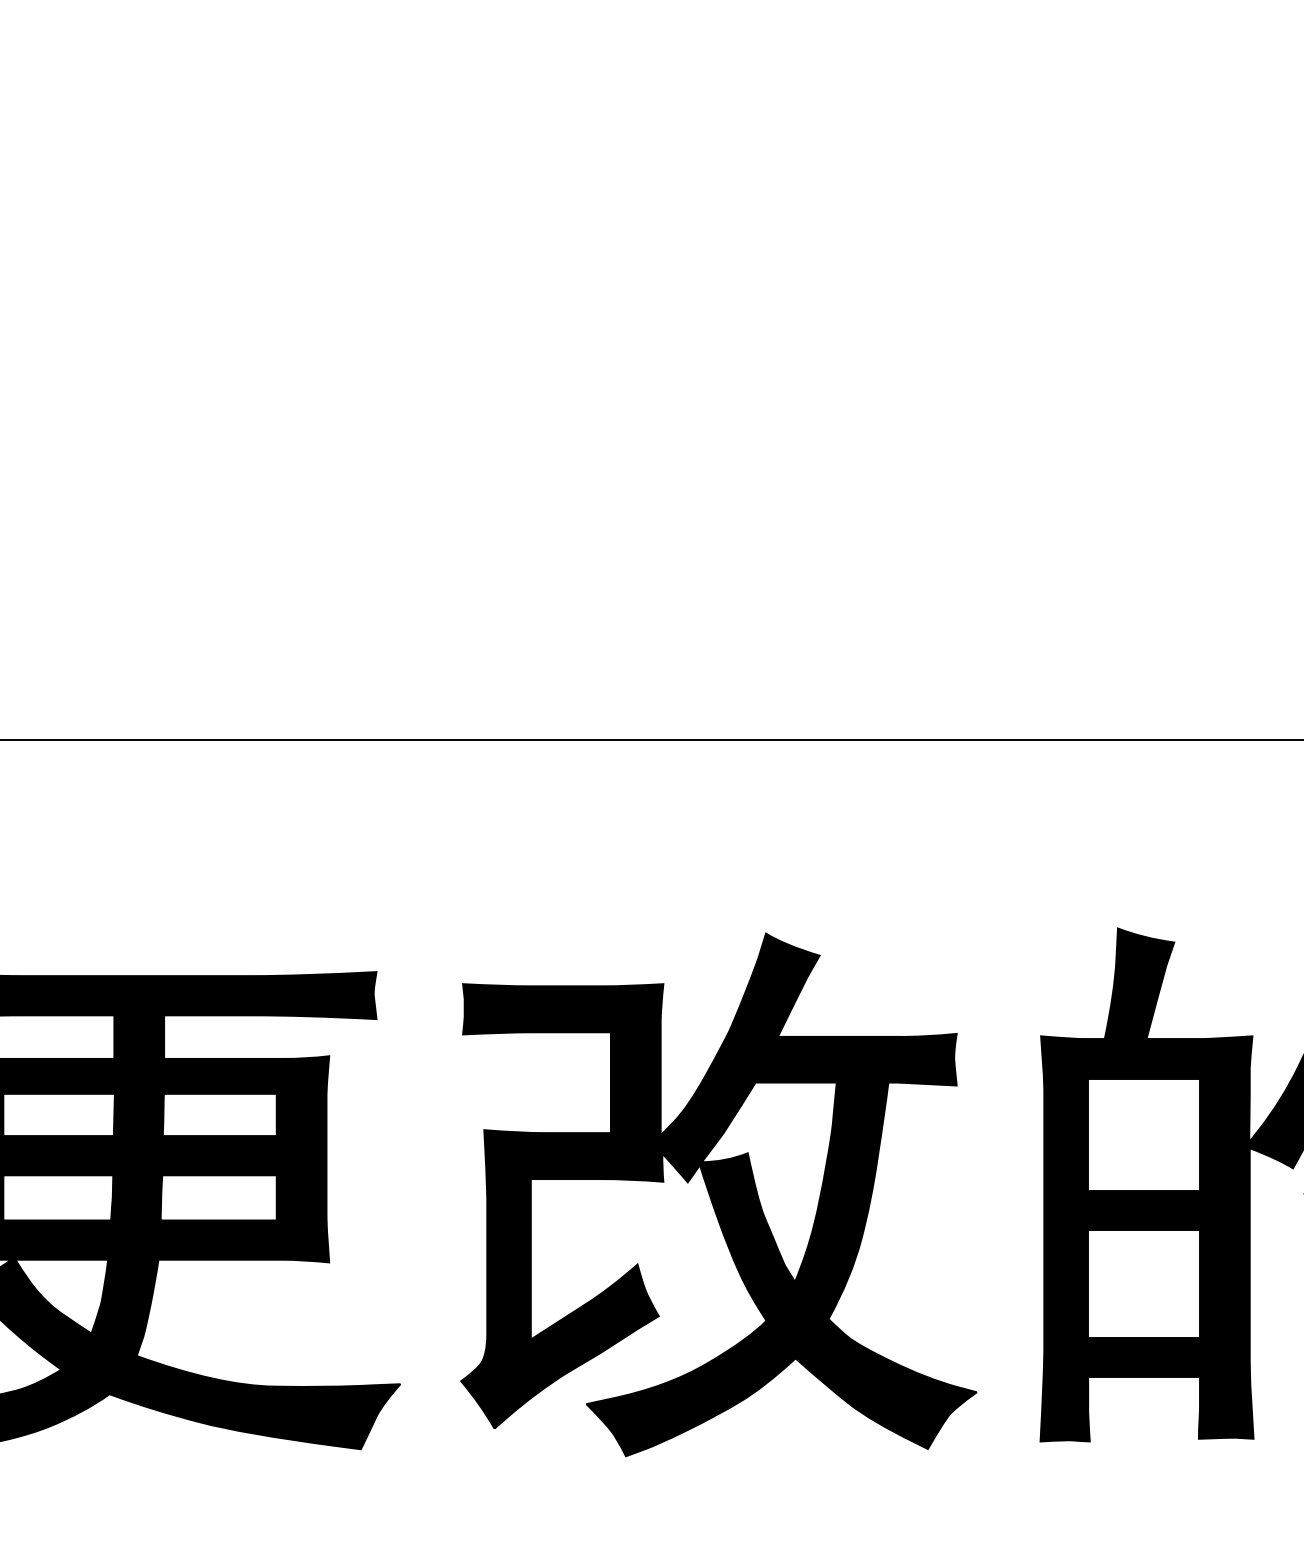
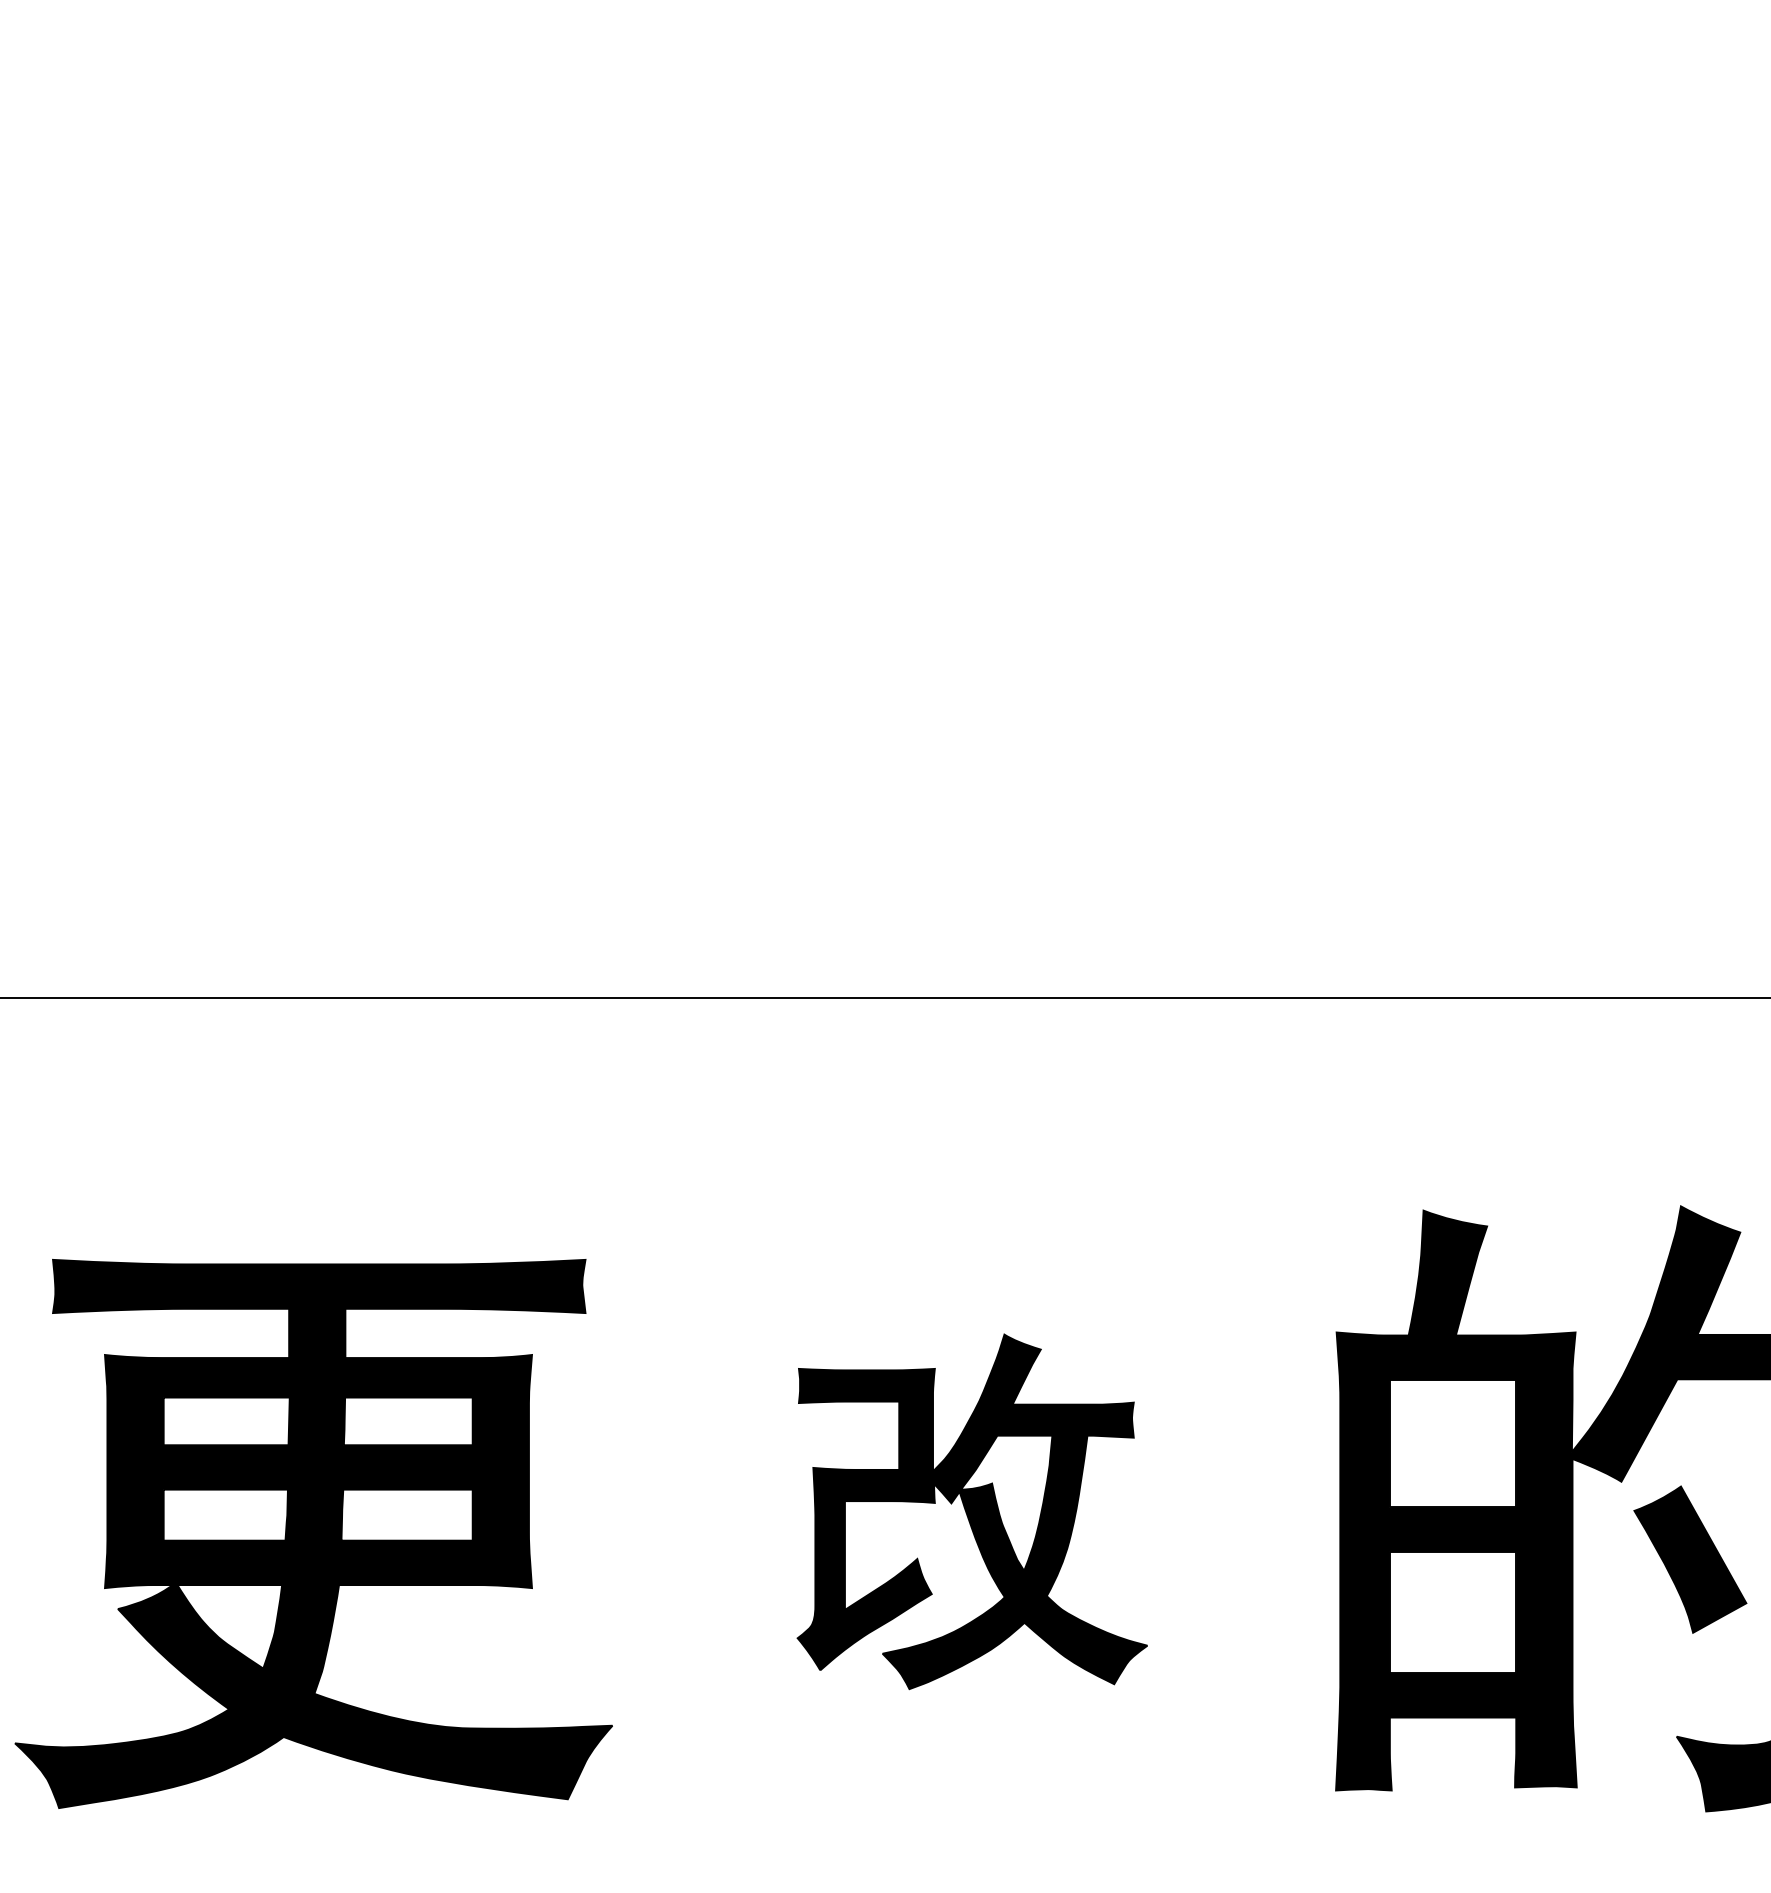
part: (718, 1194) -> (972, 1511), size x0.6

